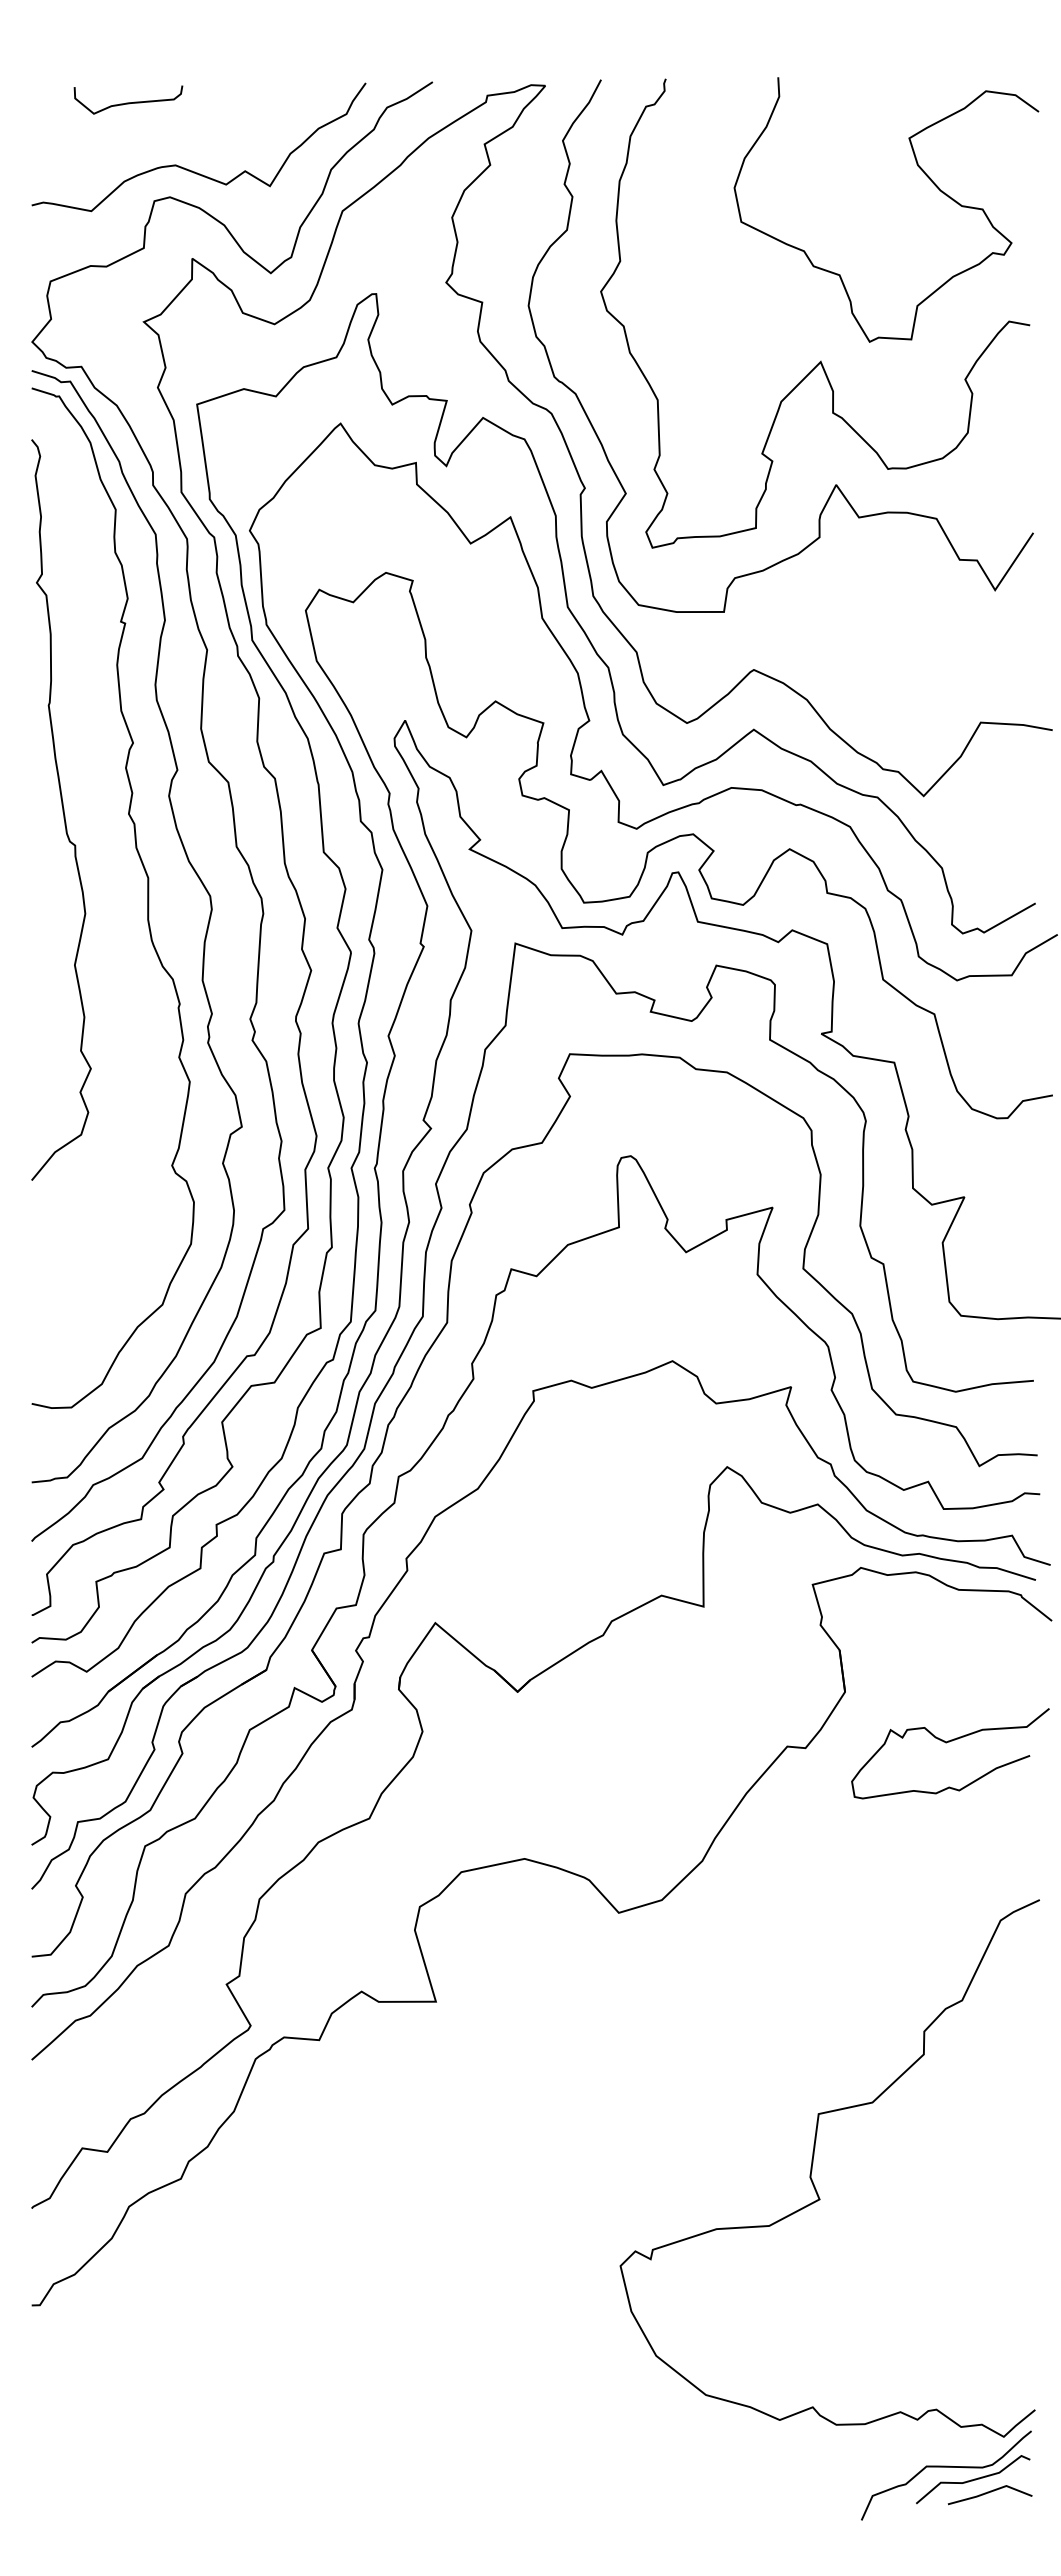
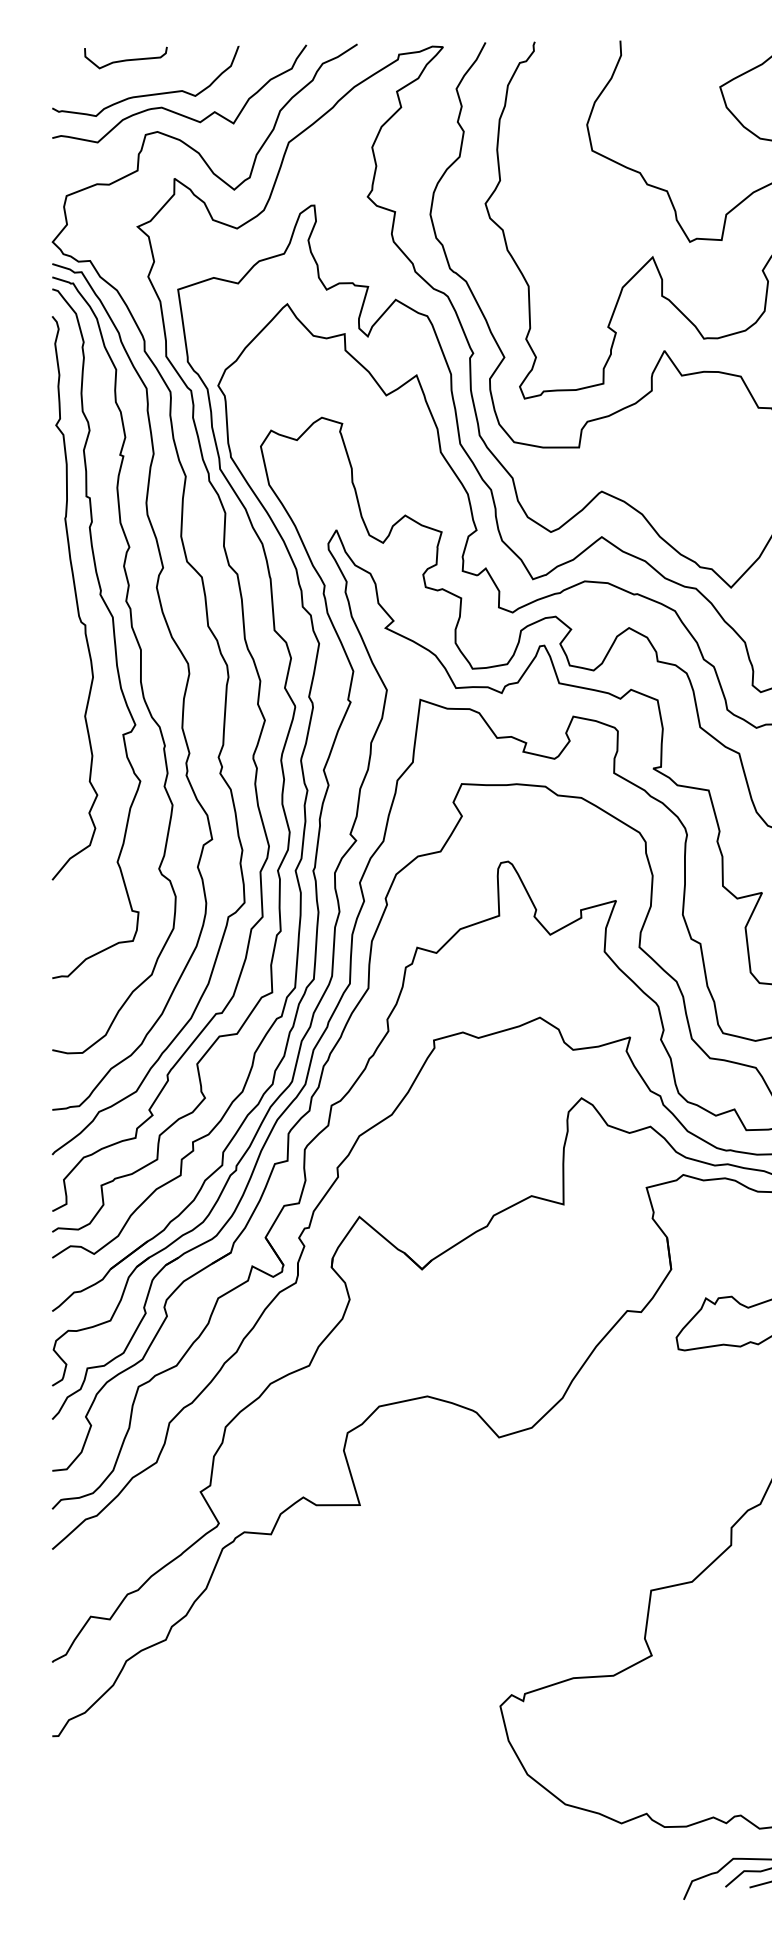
curve: (154, 148) -> (145, 94), added
curve: (111, 852) -> (112, 630), added

